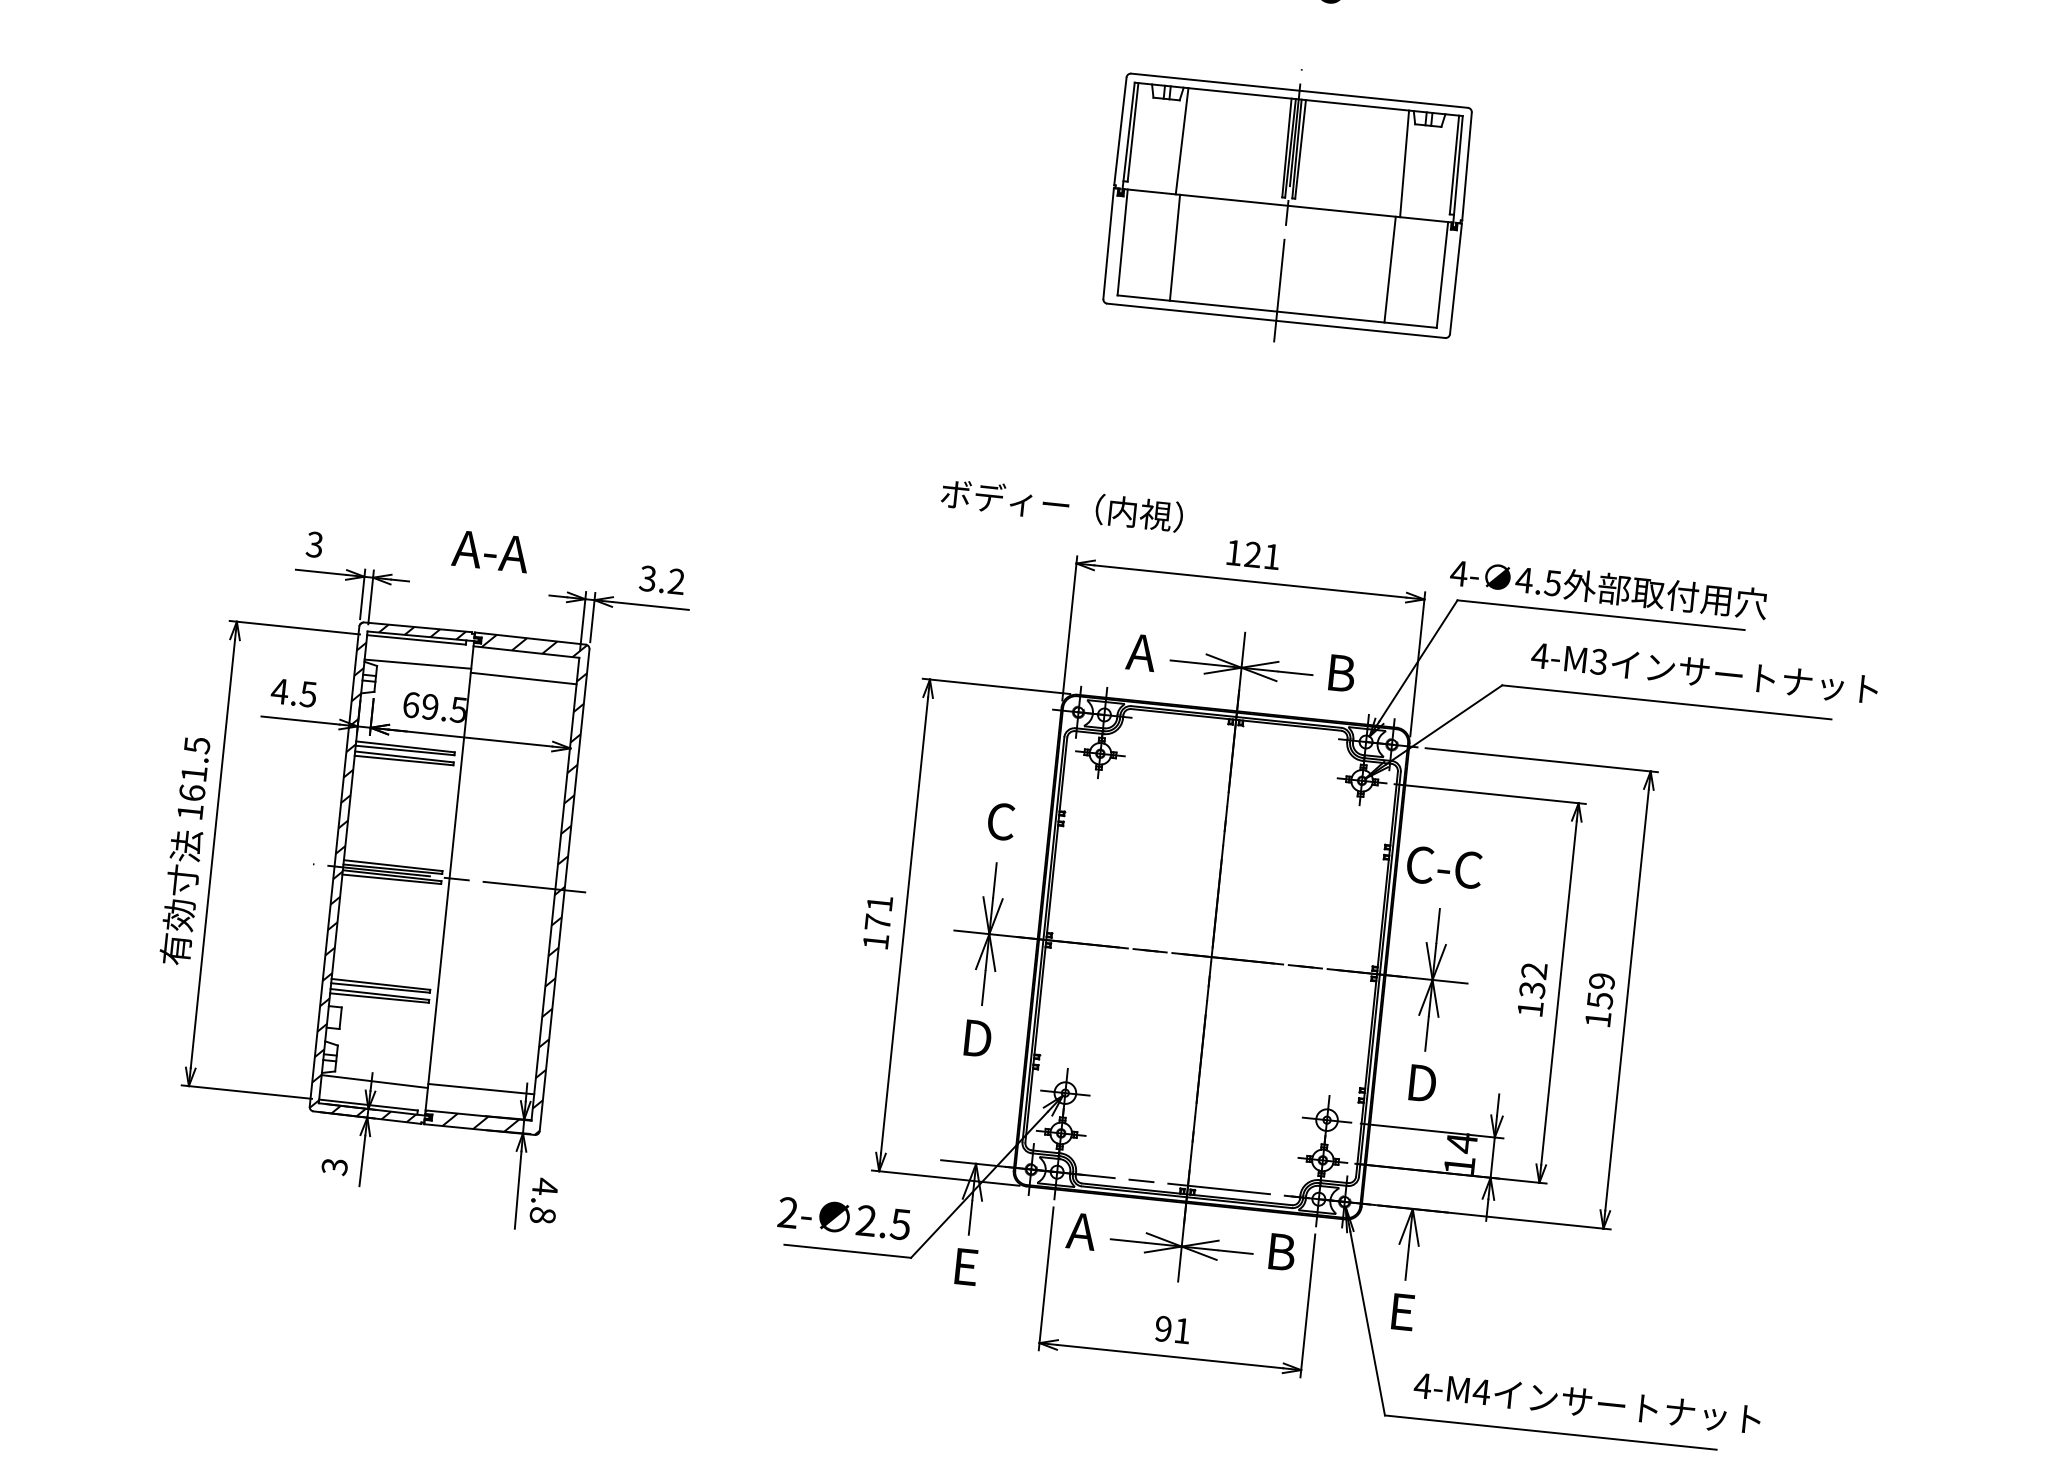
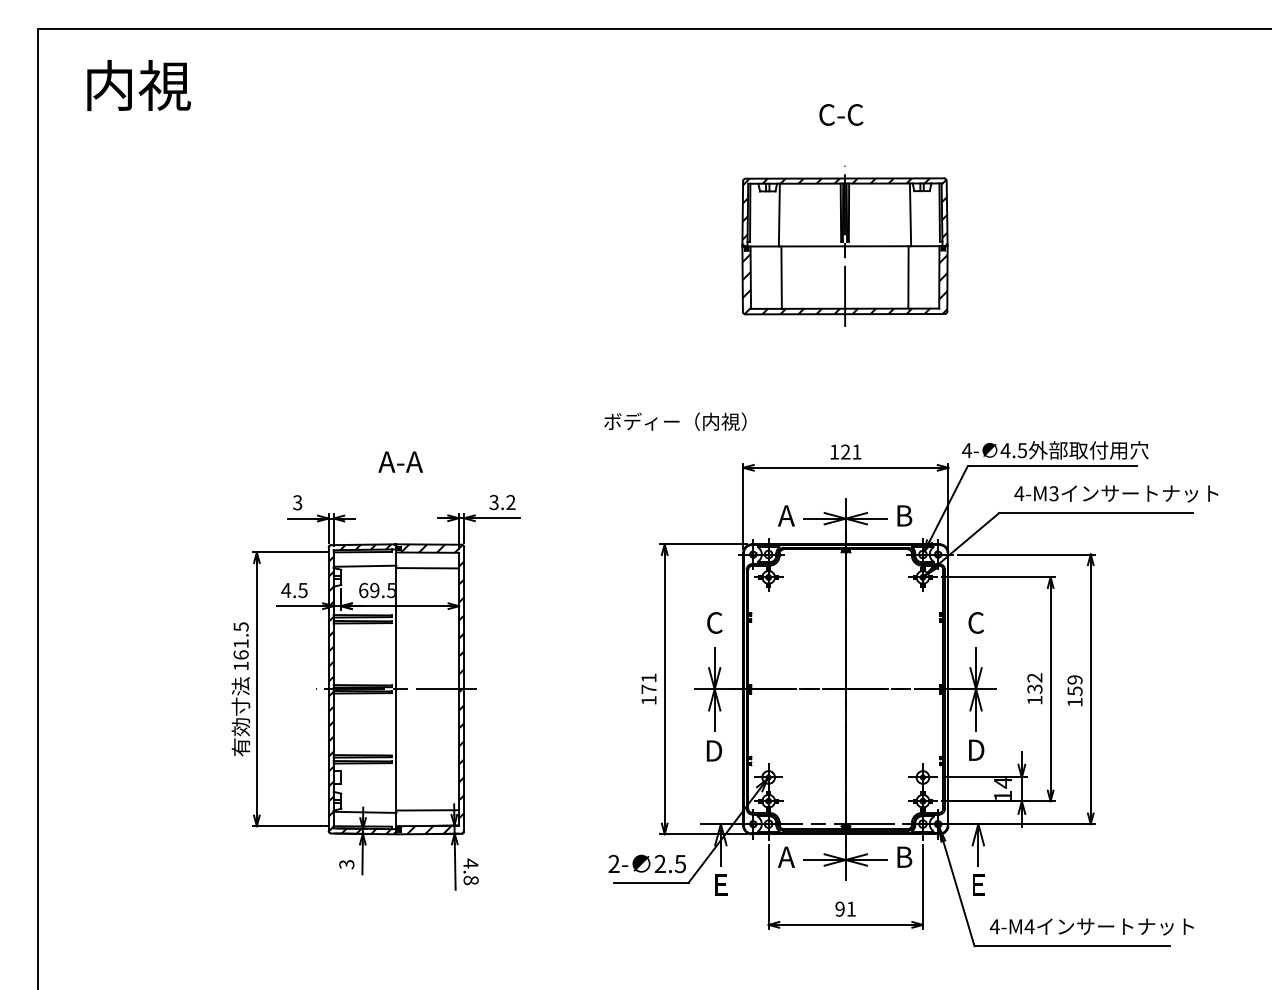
hatch: (1293, 141) -> (844, 208), added
hatch: (1280, 270) -> (844, 284), added
text: (1062, 504) -> (675, 421), moved
text: (490, 550) -> (400, 461), moved
text: (1445, 866) -> (976, 622), C-C -> C

